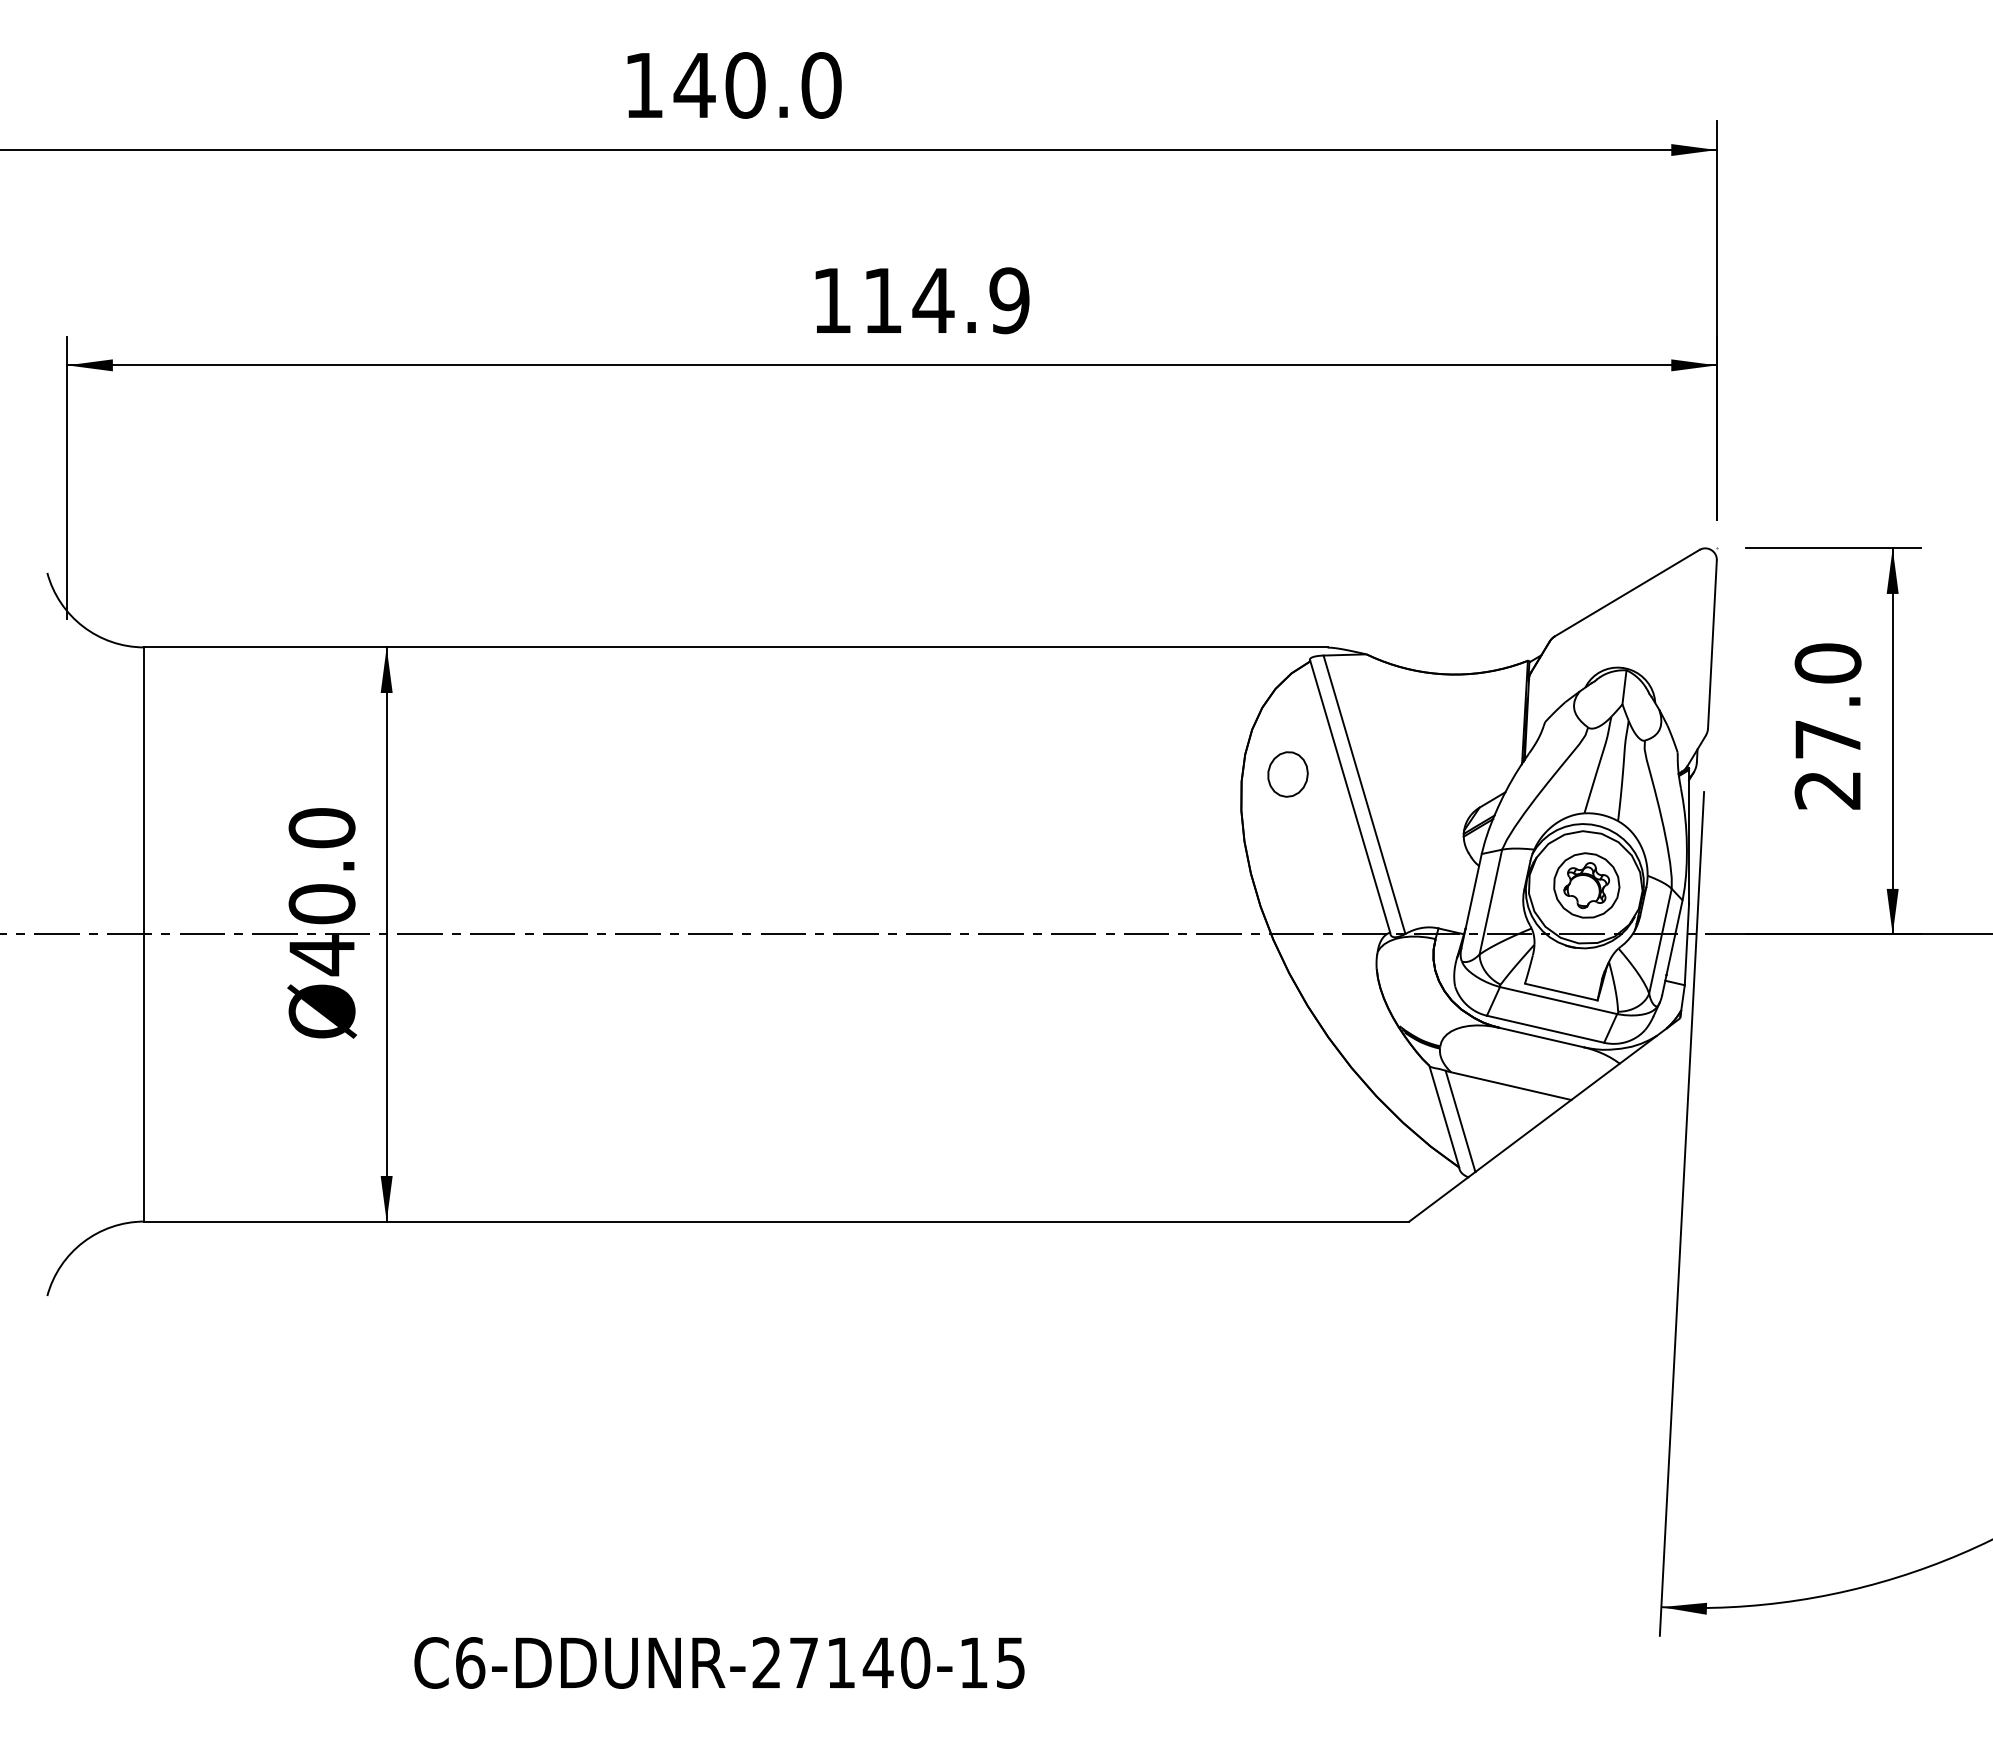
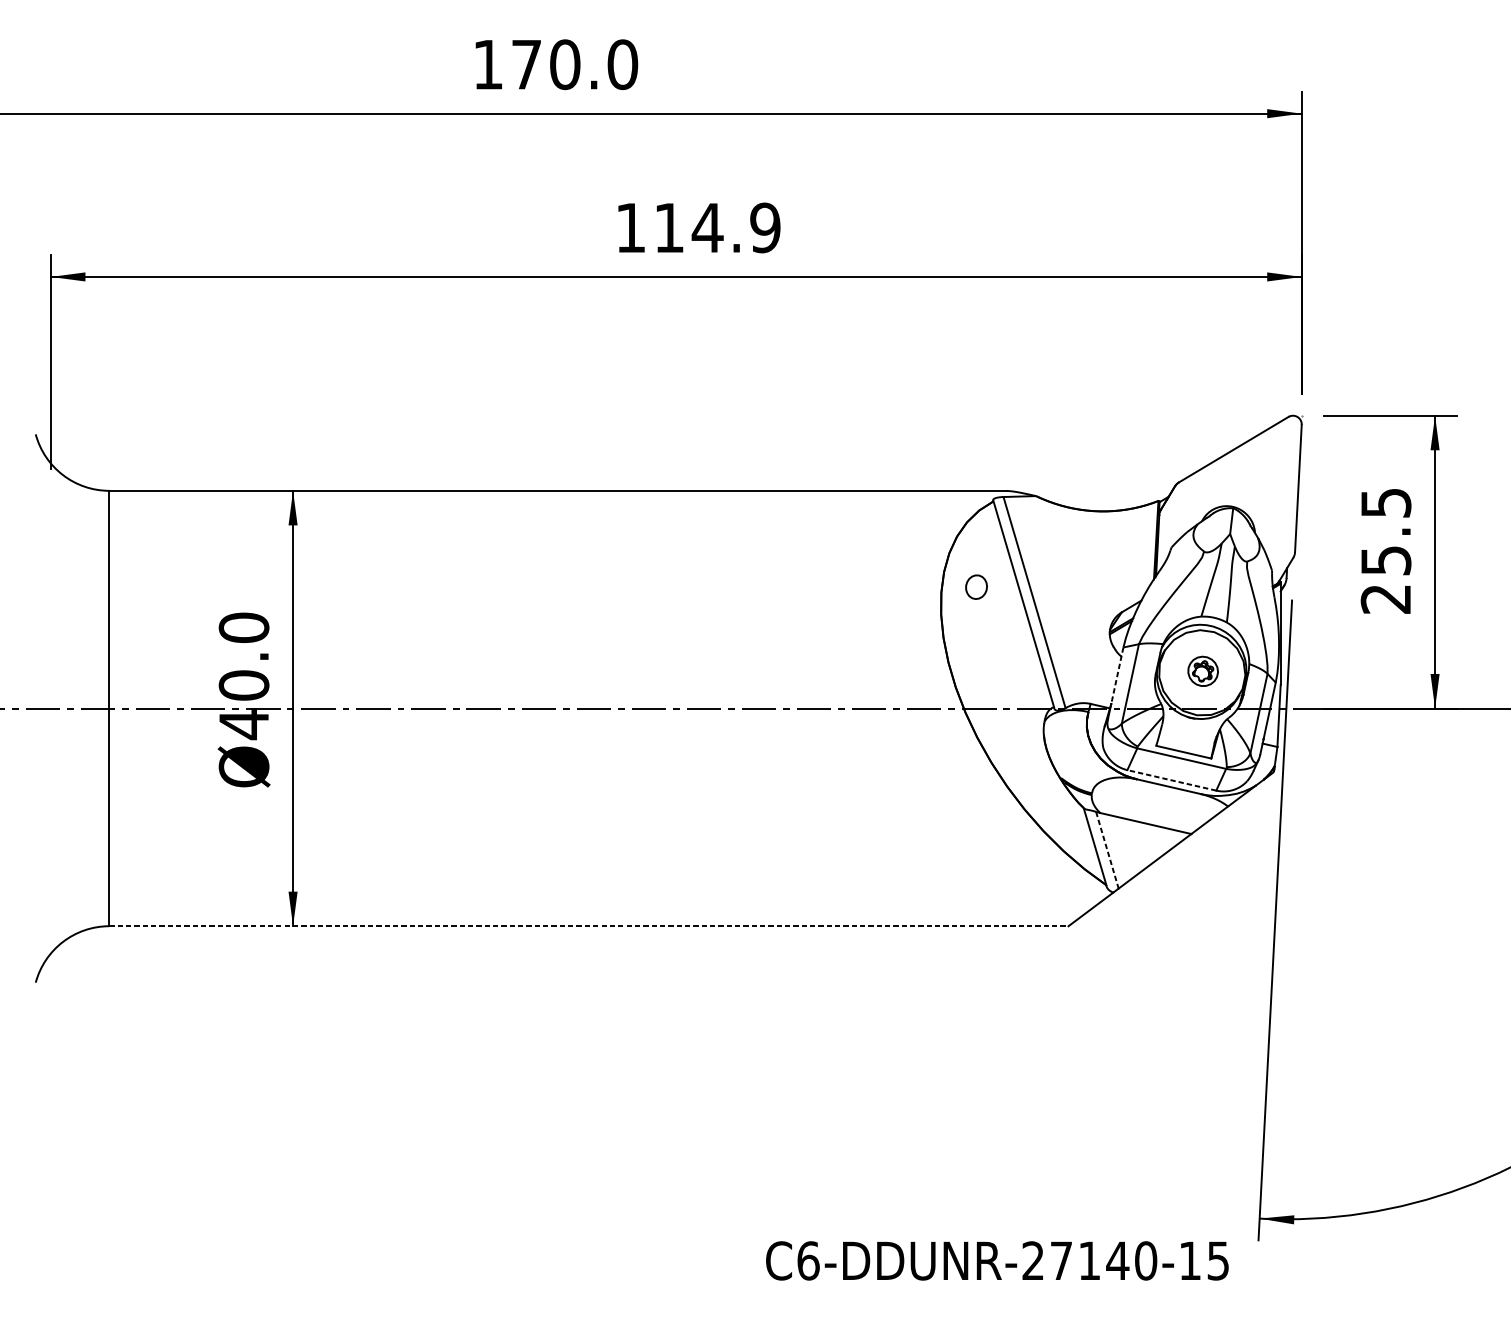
text: (694, 85) -> (526, 64), 140.0 -> 170.0
text: (1827, 700) -> (1385, 531), 27.0 -> 25.5
part: (1287, 774) -> (976, 587), size x0.7
part: (1586, 885) -> (1202, 671), size x0.6
line: (1473, 891) -> (1117, 675), solid -> dashed
line: (1545, 1029) -> (1171, 780), solid -> dashed
line: (1460, 1121) -> (1107, 850), solid -> dashed
line: (777, 1221) -> (589, 926), solid -> dashed
text: (719, 1662) -> (997, 1260), moved

